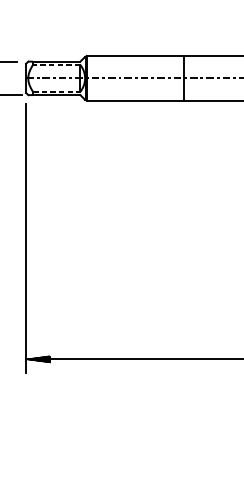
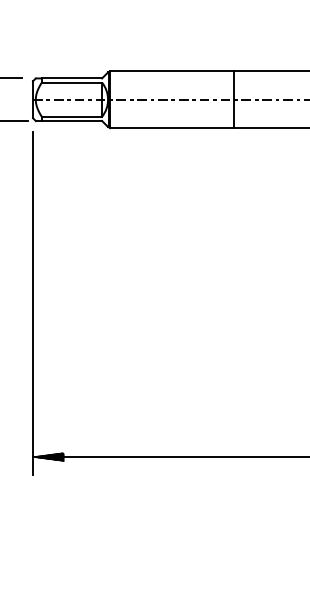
line: (56, 64) -> (71, 82), dashed -> solid
line: (57, 91) -> (72, 116), dashed -> solid

